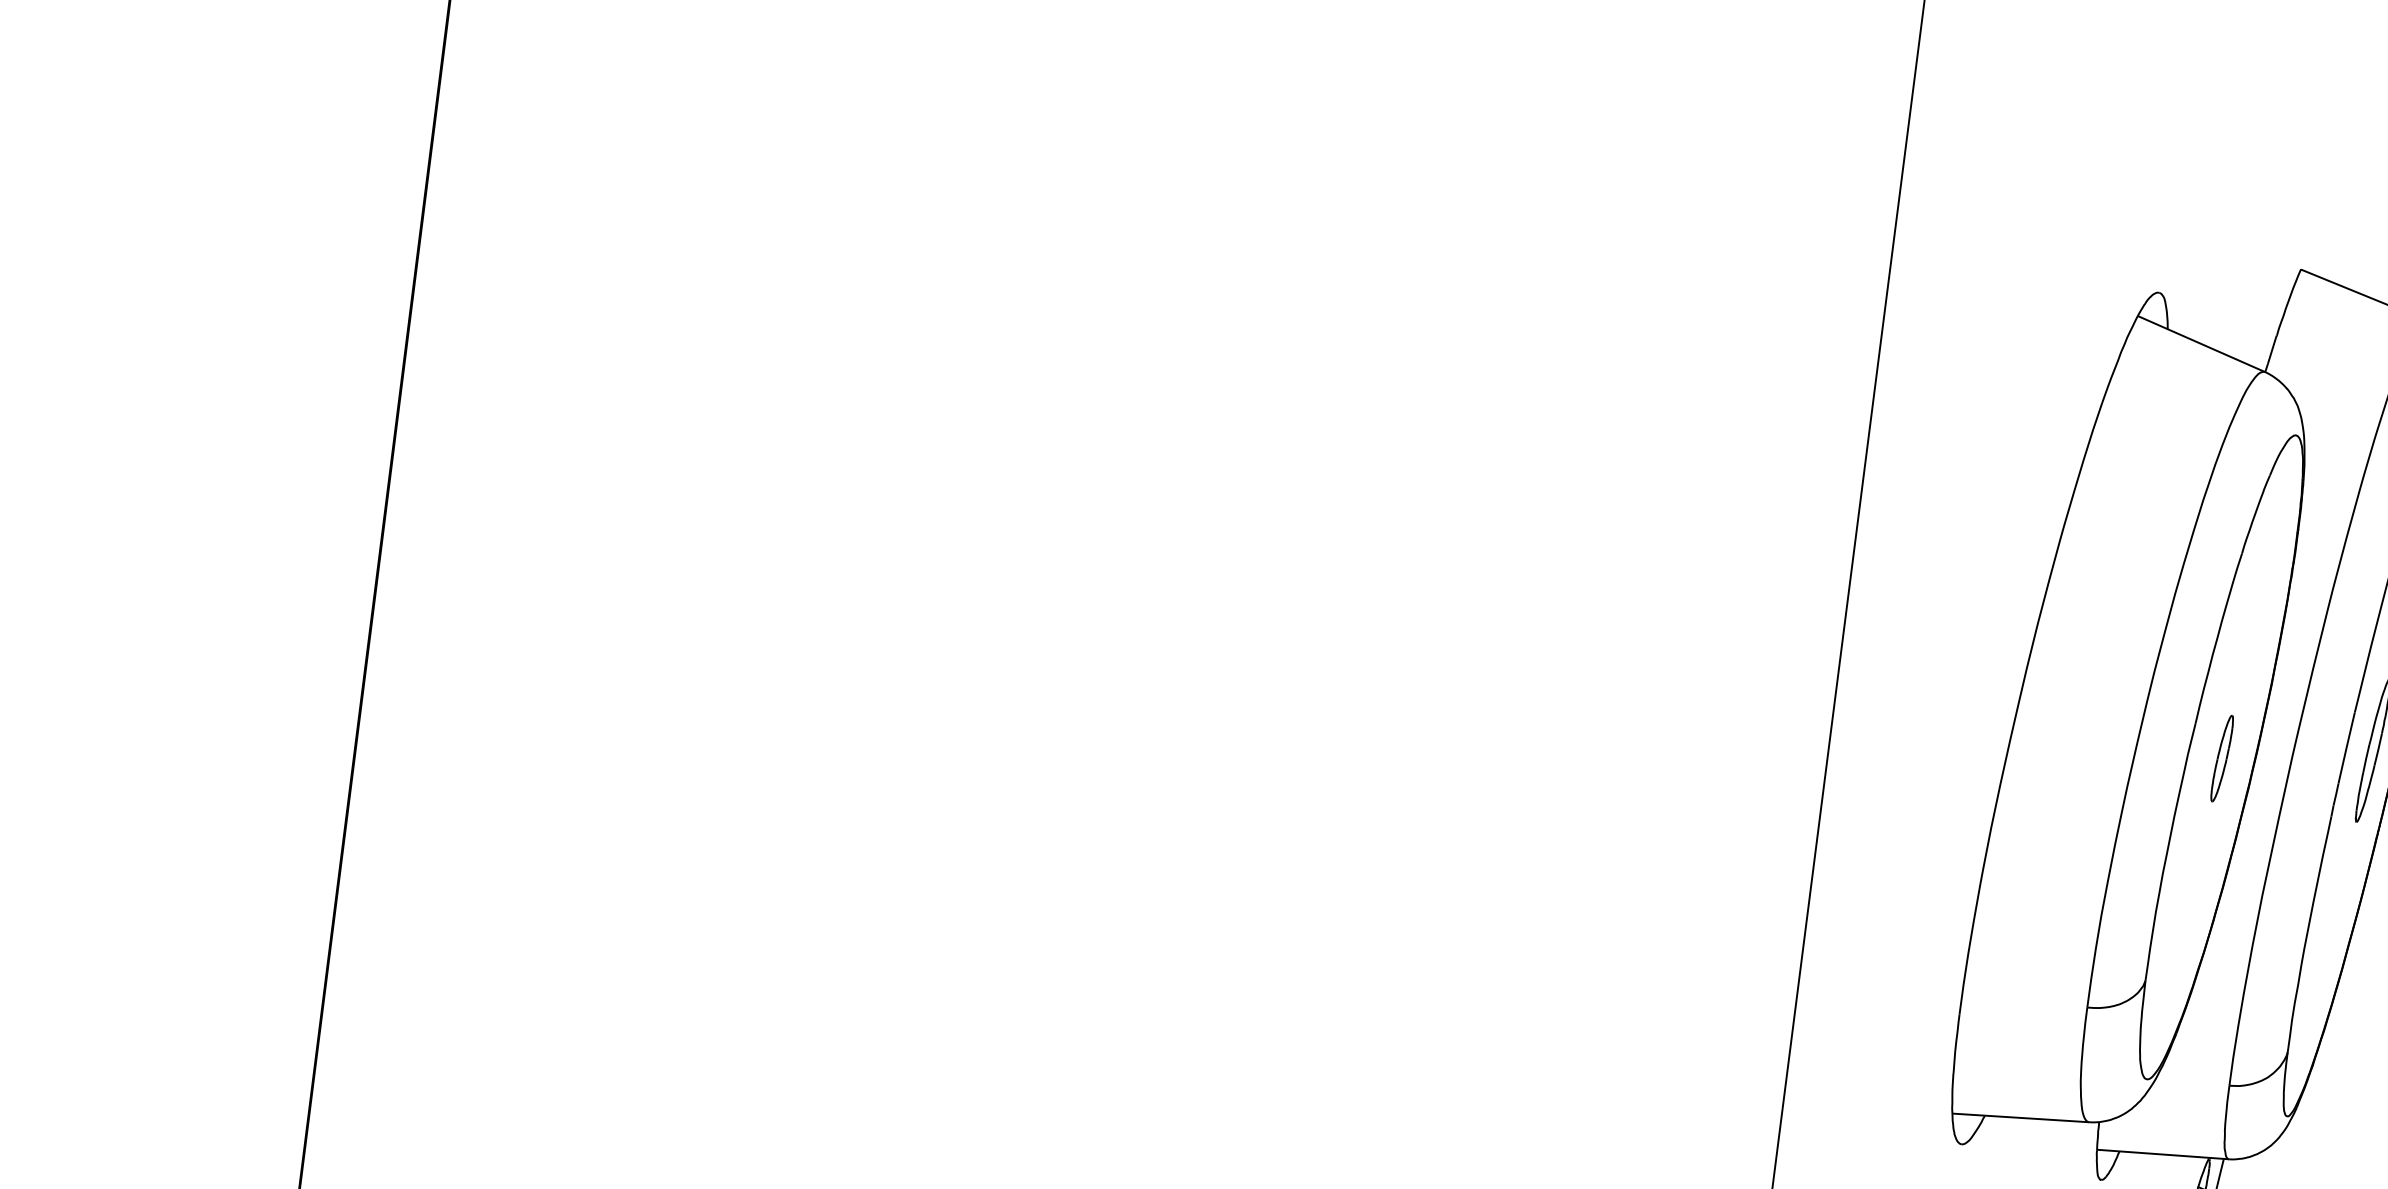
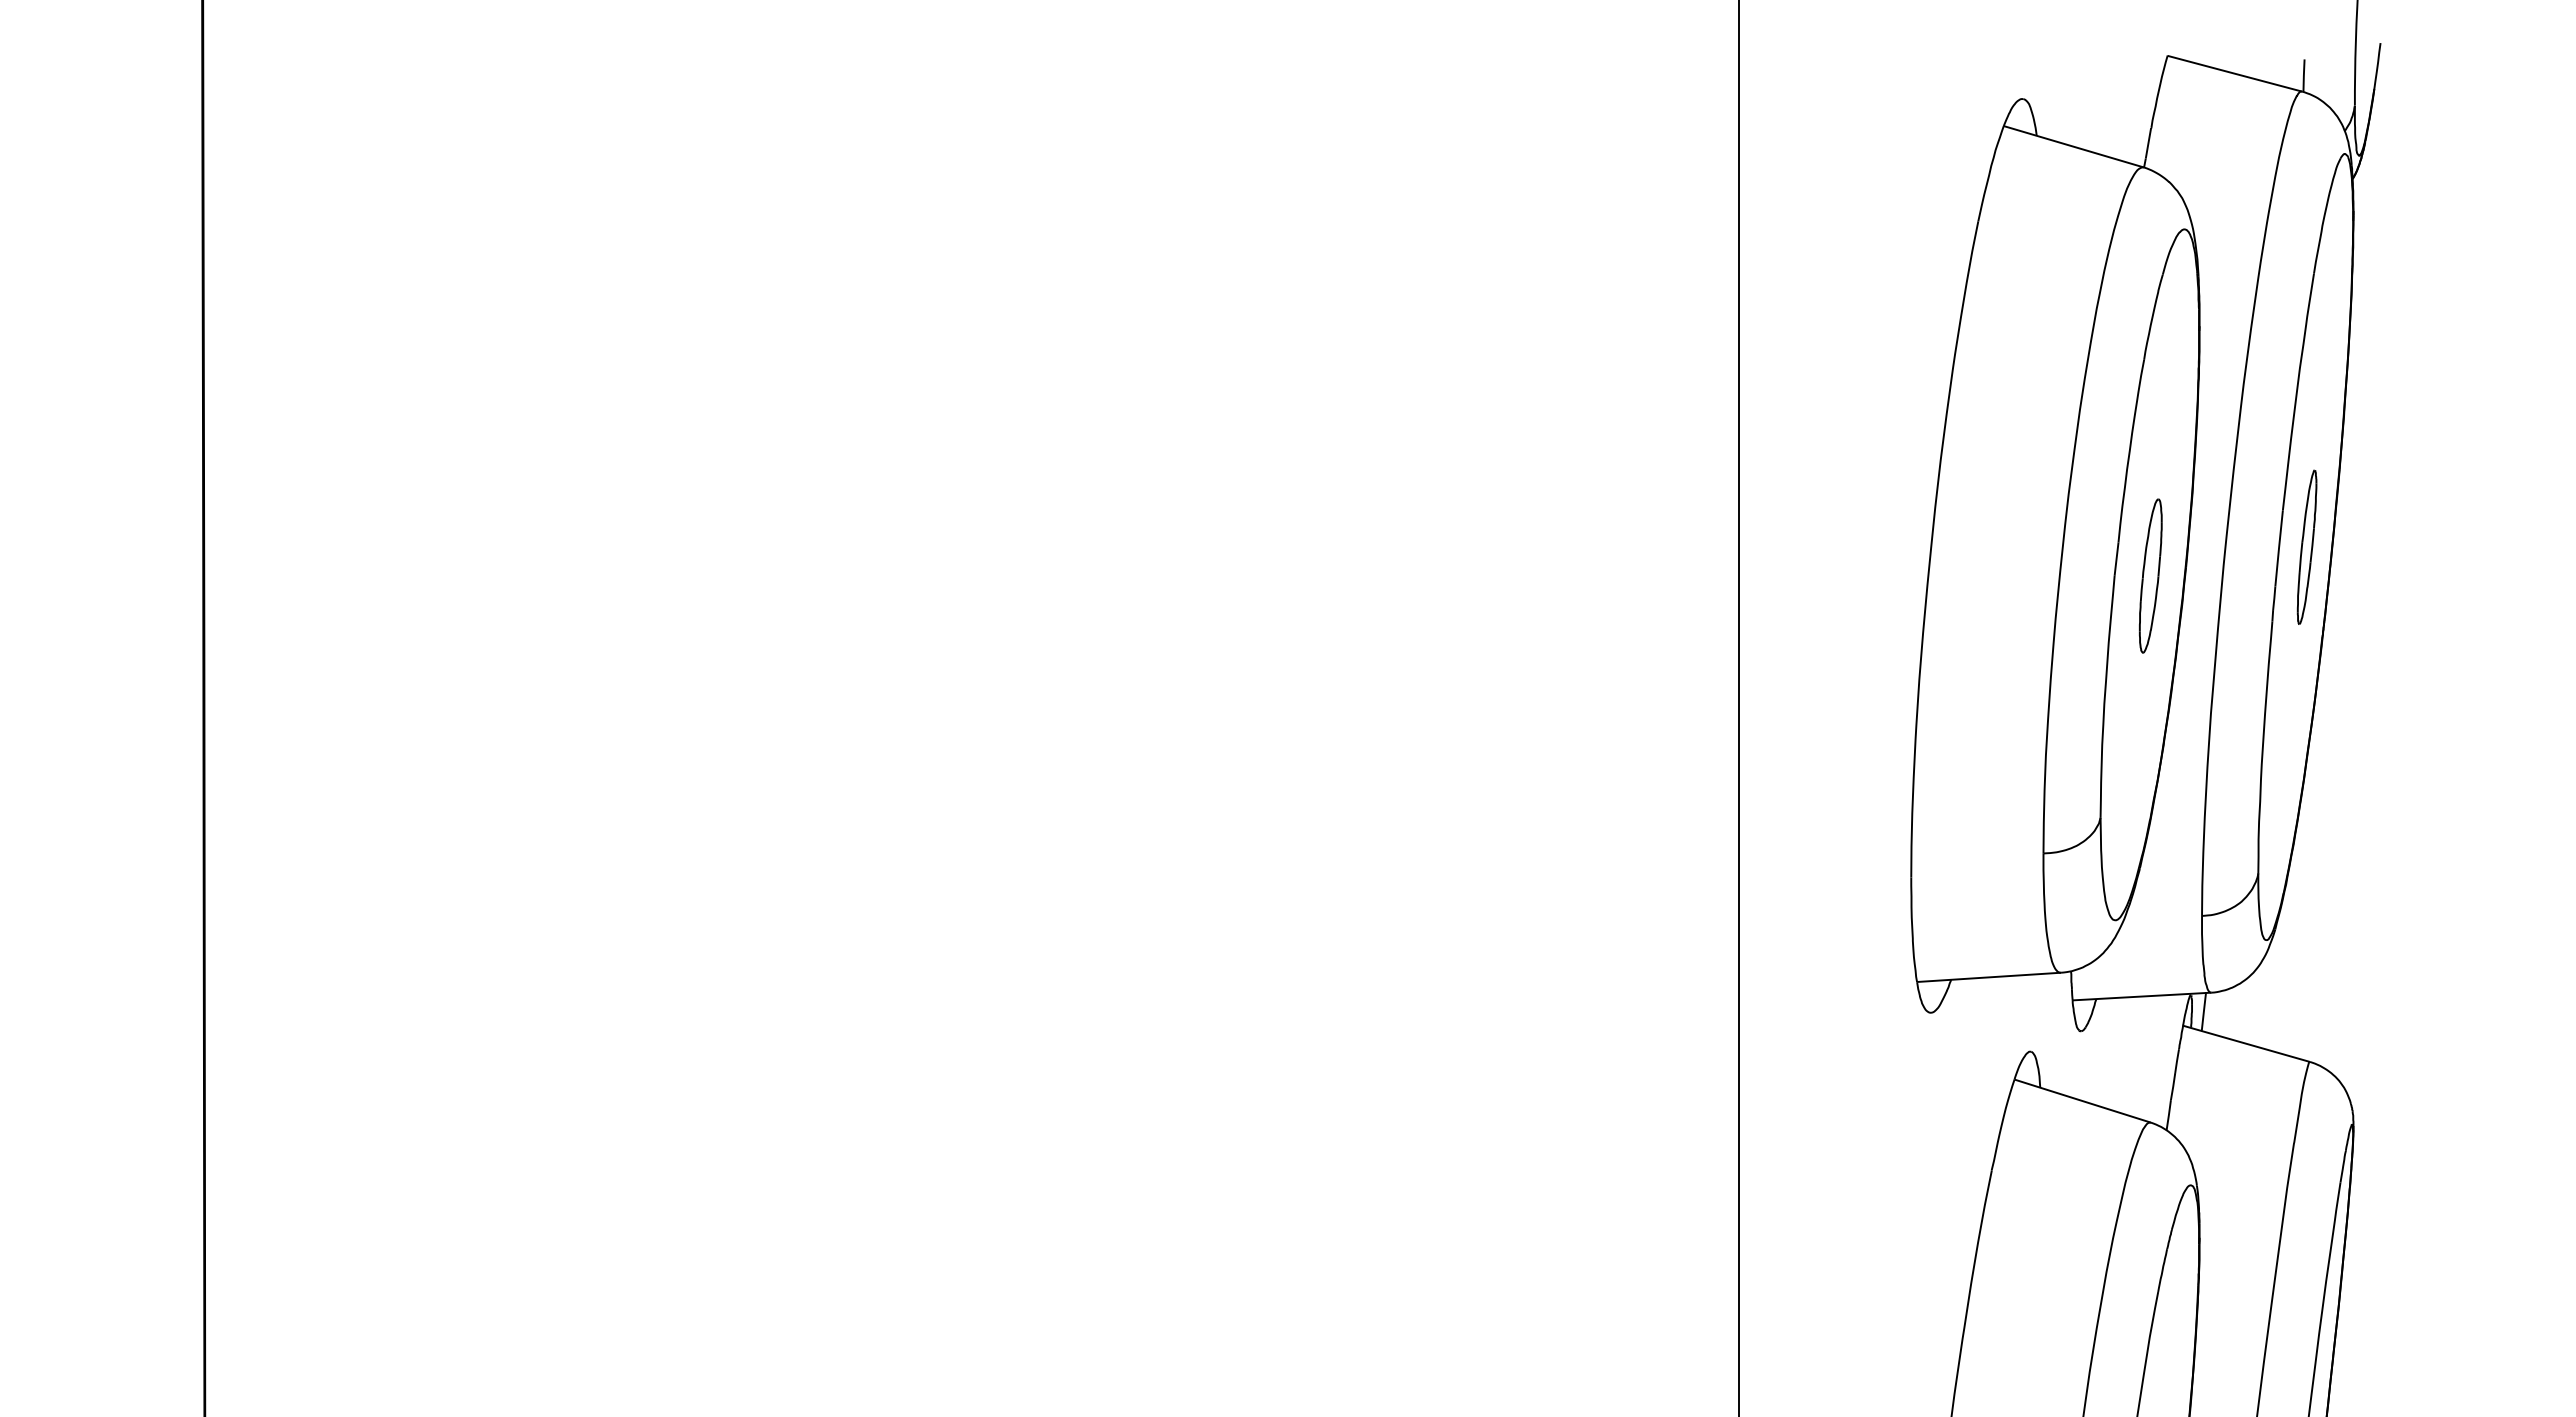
part: (2221, 758) -> (2150, 575), size x1.67

